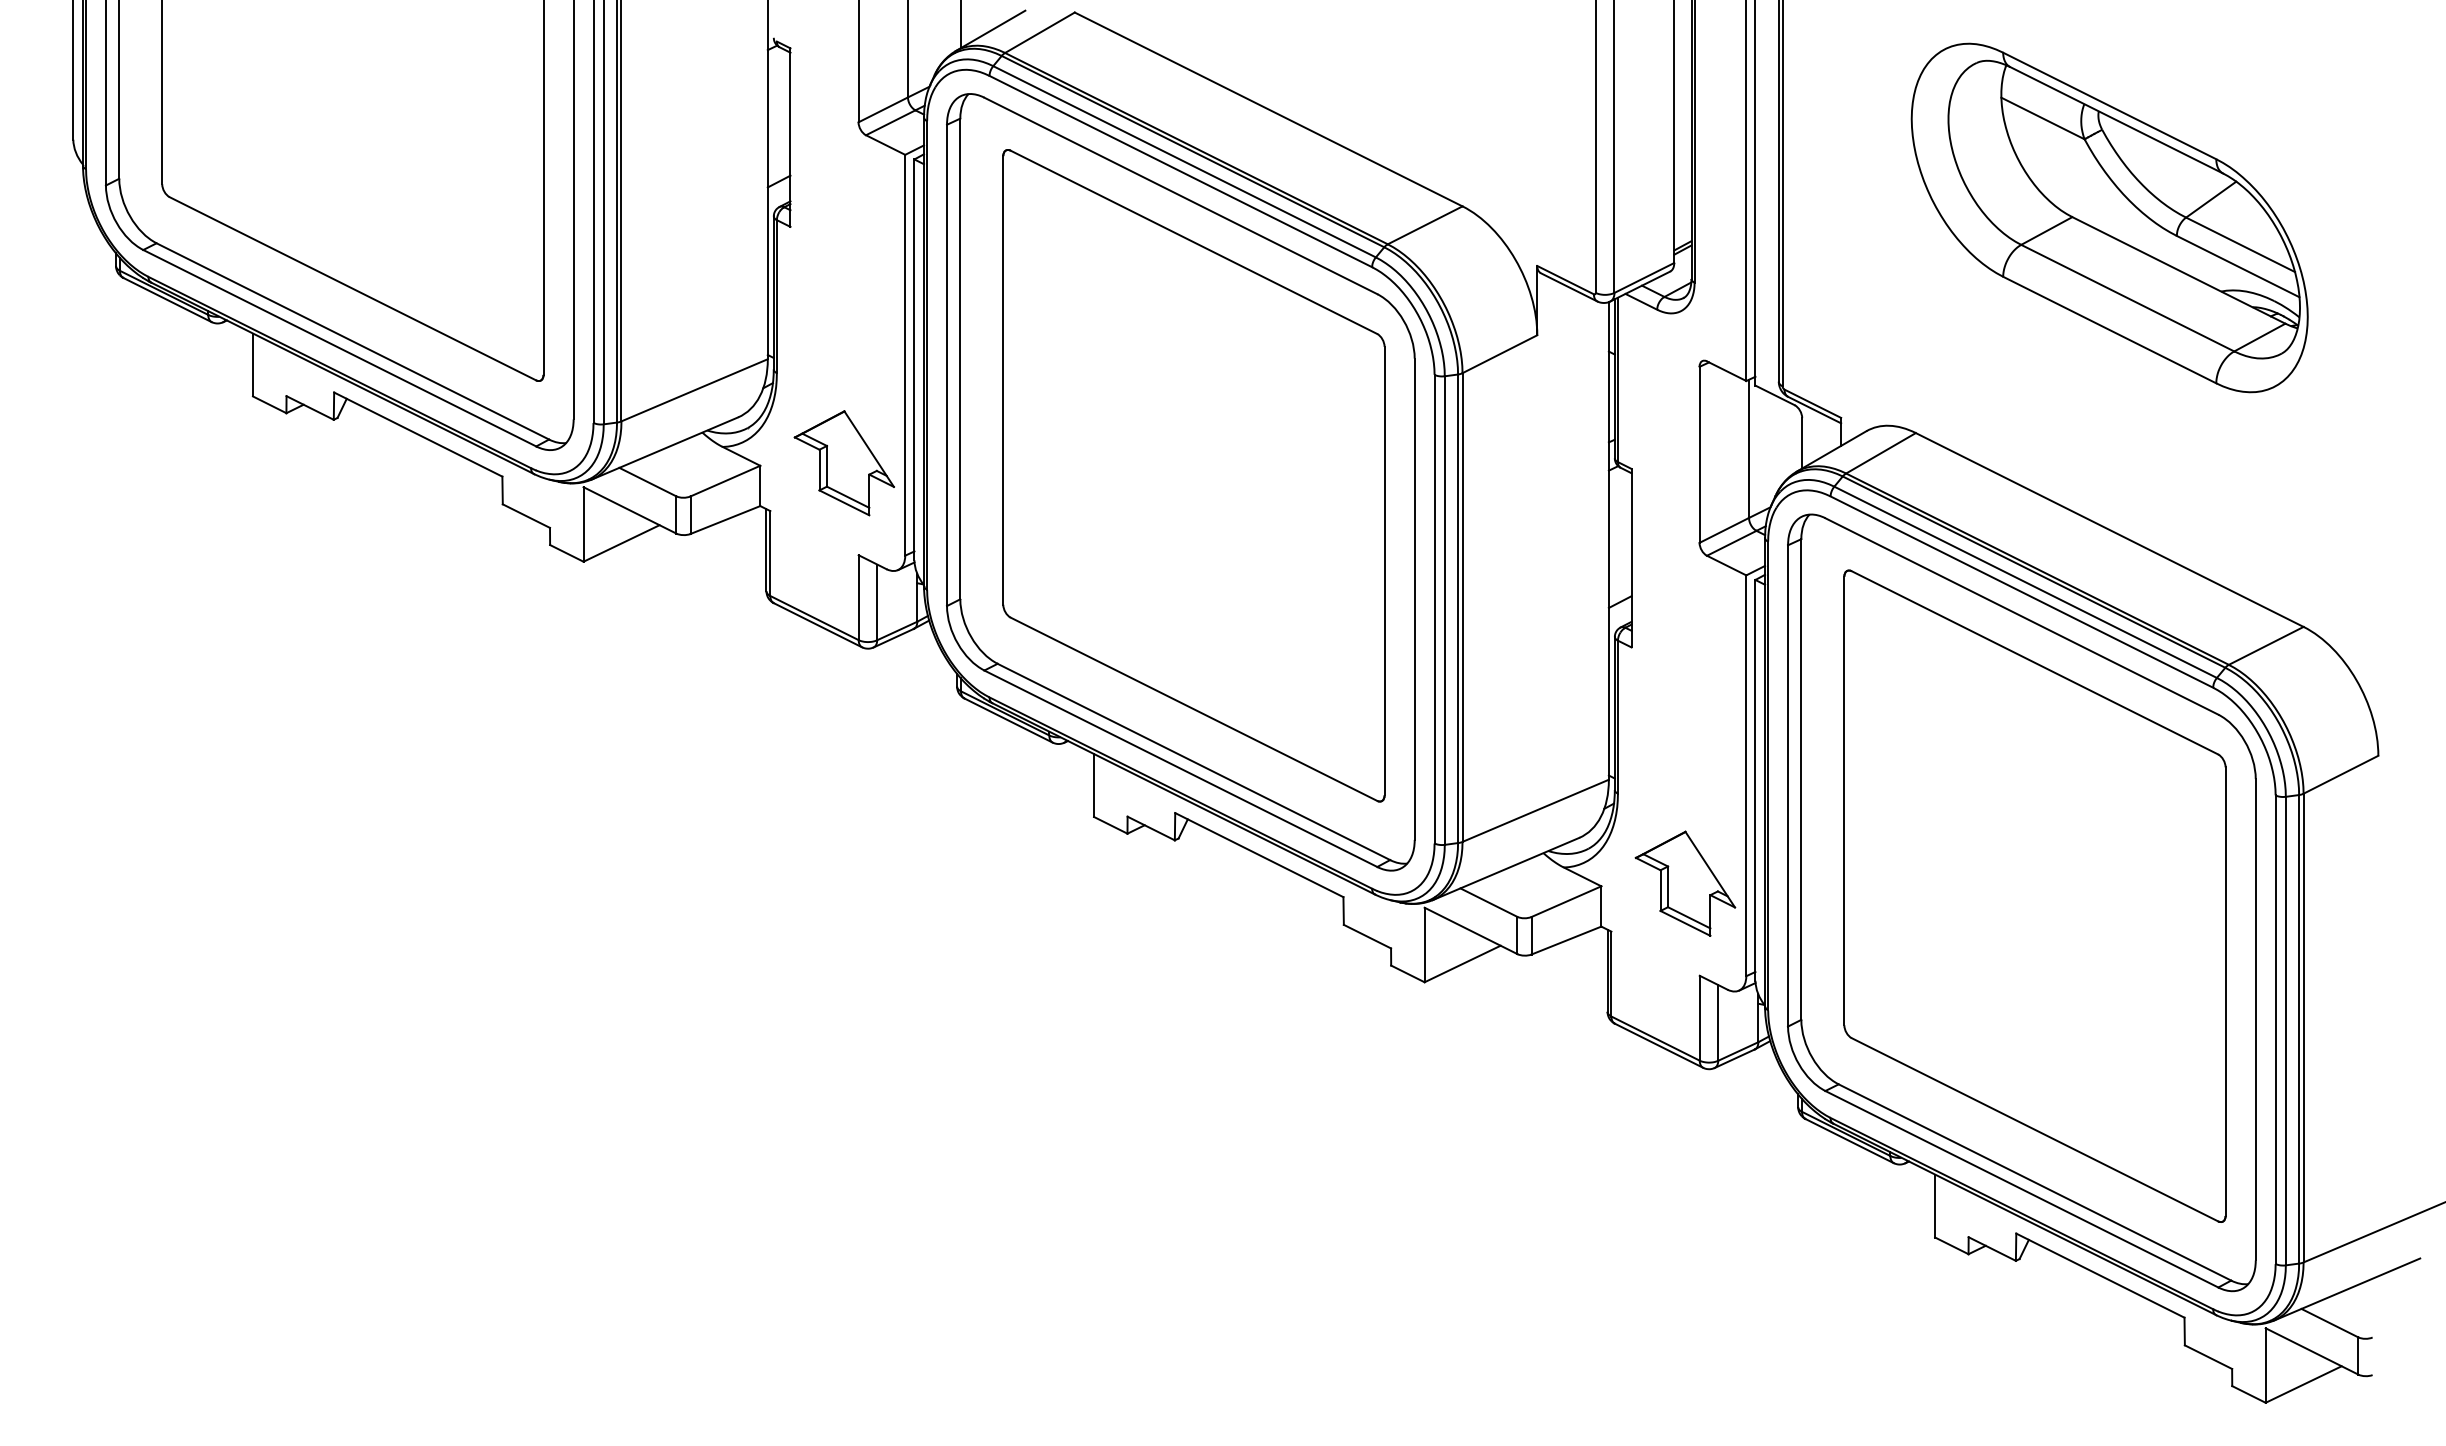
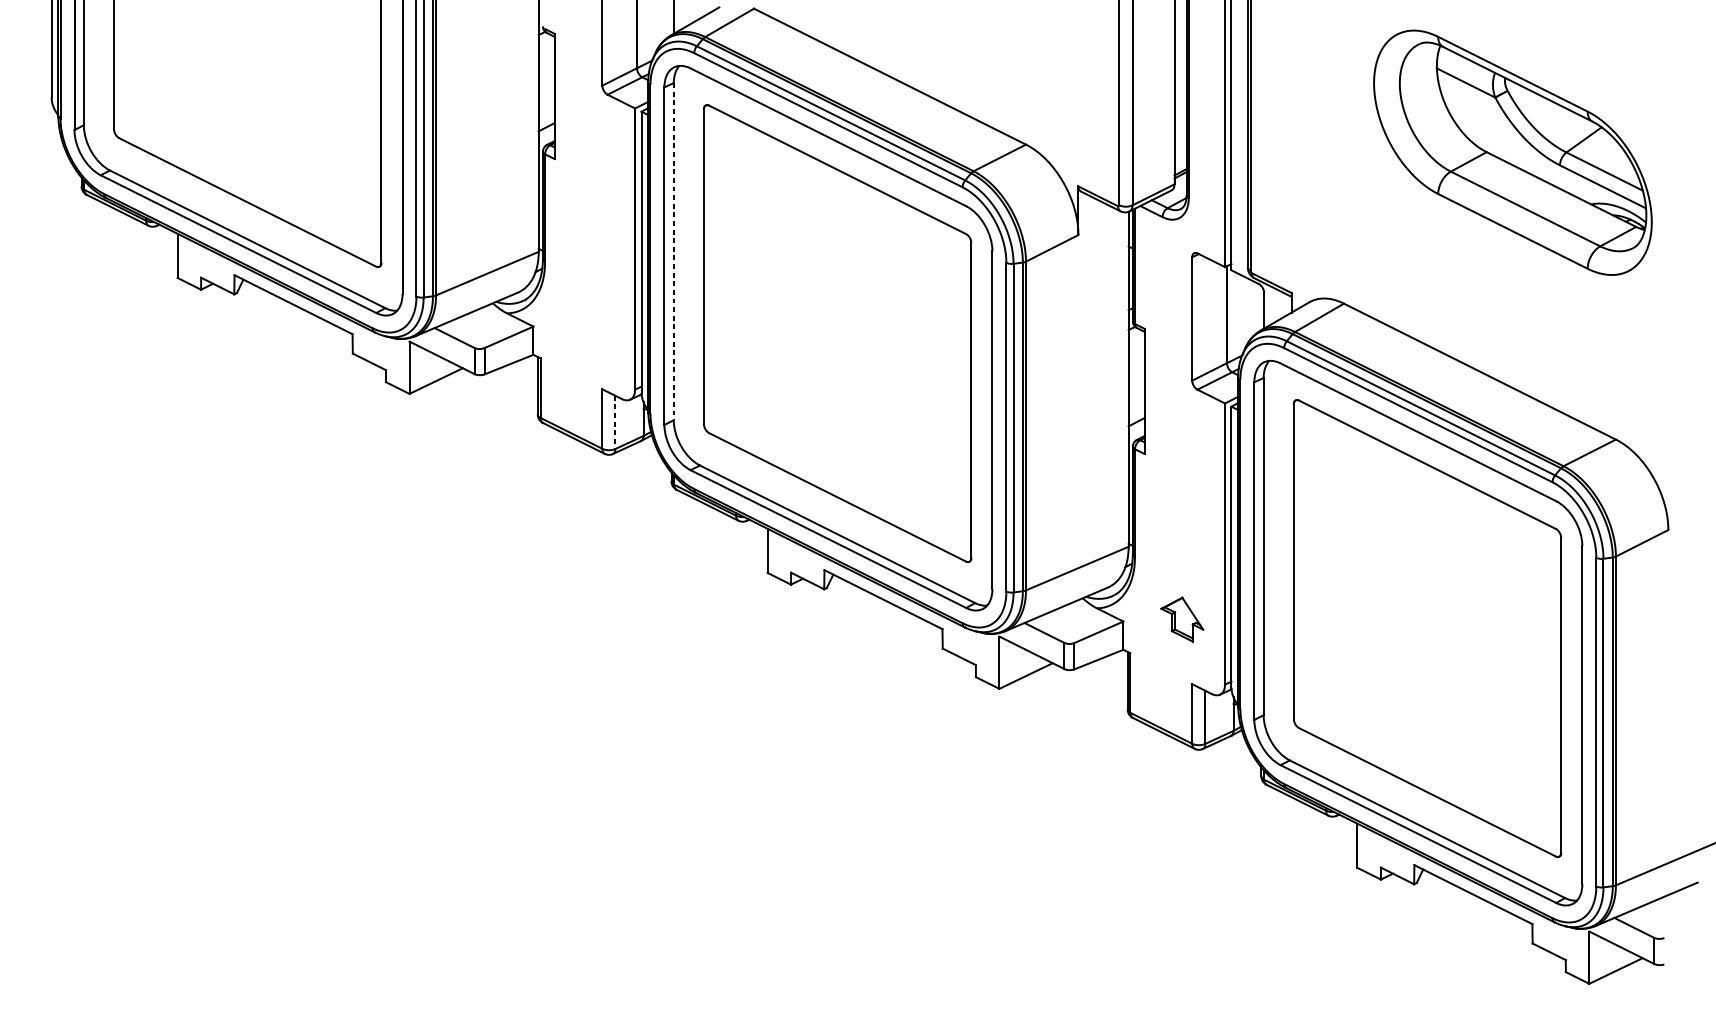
part: (2109, 217) -> (1512, 152), moved
line: (960, 359) -> (673, 252), solid -> dashed
part: (843, 463) -> (591, 324), removed
line: (877, 602) -> (615, 422), solid -> dashed
part: (1685, 883) -> (1182, 619), size x0.6

